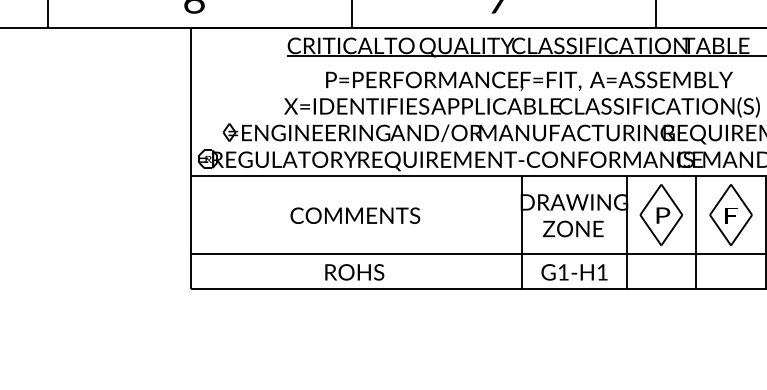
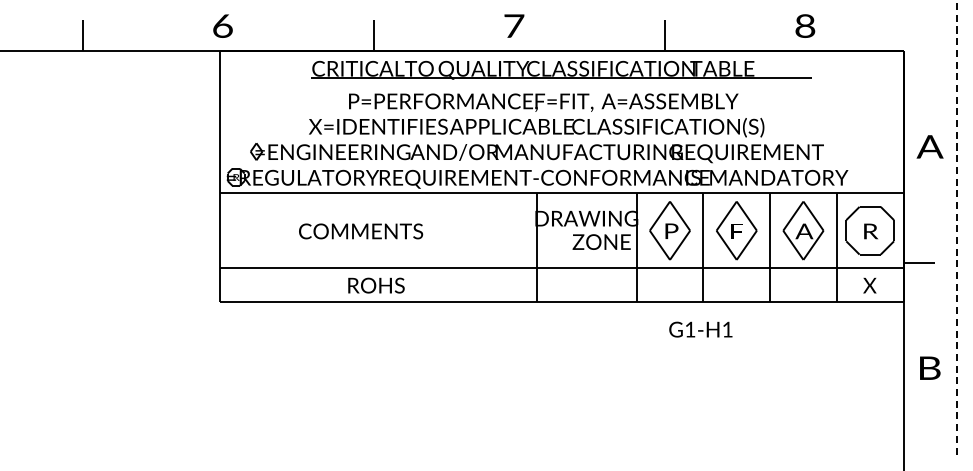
text: (355, 215) -> (361, 231), moved
text: (573, 228) -> (601, 241), moved
text: (574, 272) -> (700, 329), moved

